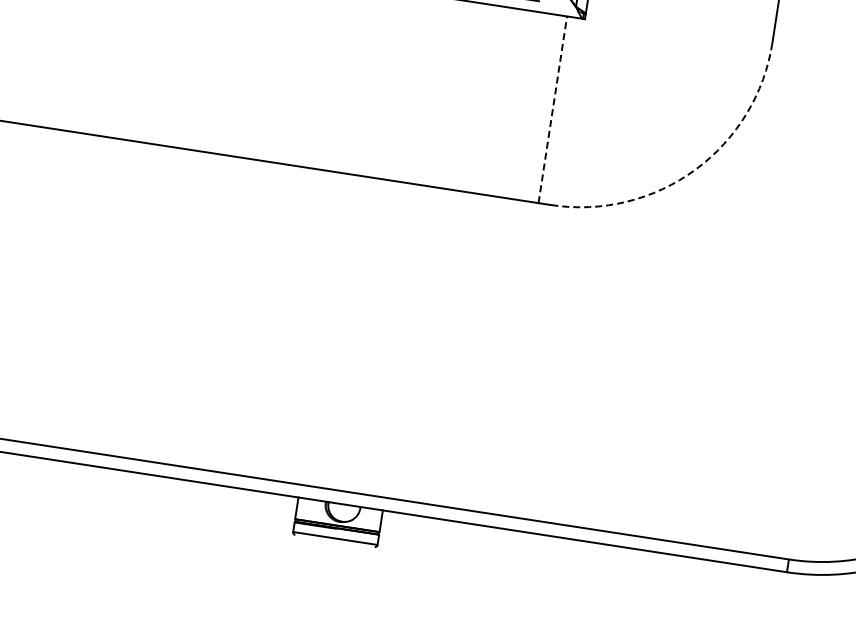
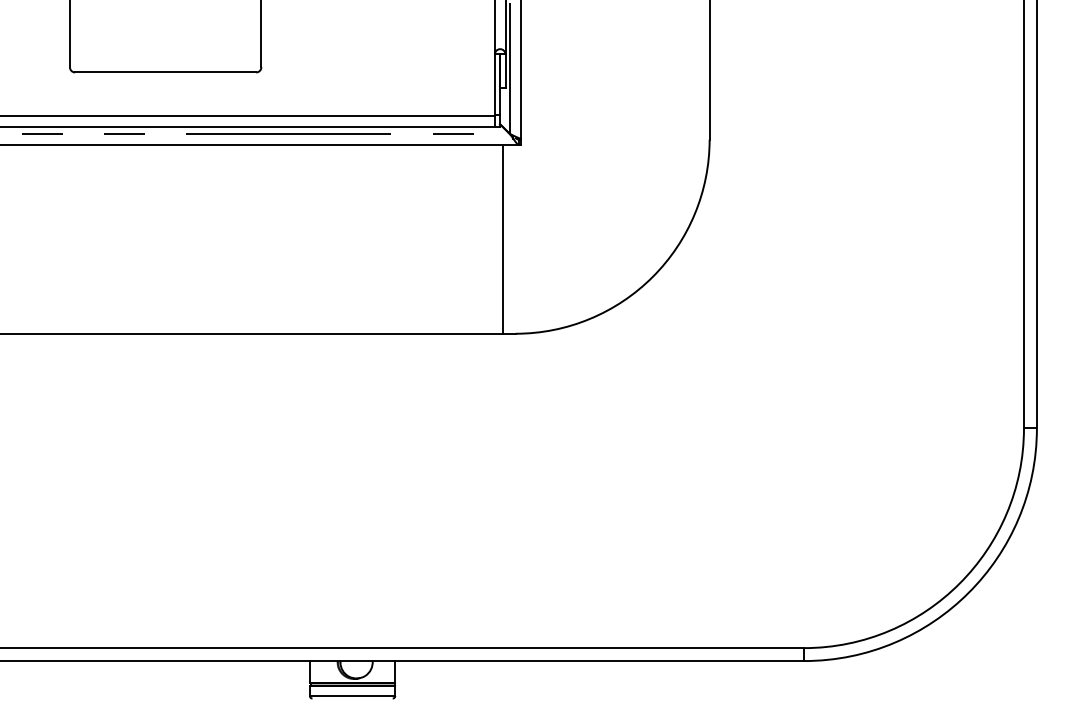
line: (552, 108) -> (502, 238), dashed -> solid
arc: (695, 169) -> (652, 276), dashed -> solid

